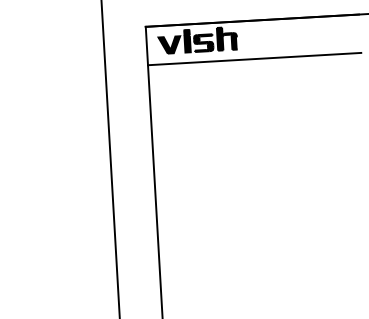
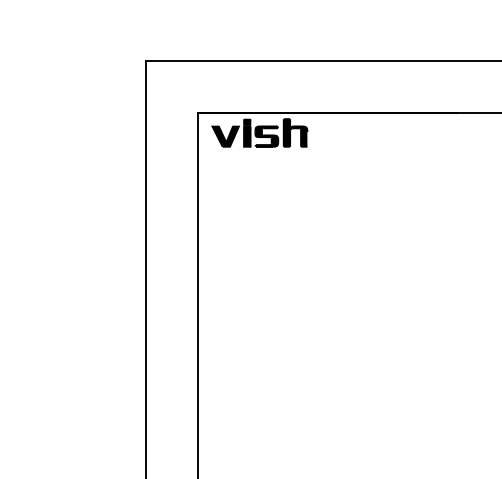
line: (253, 59) -> (326, 159), removed

